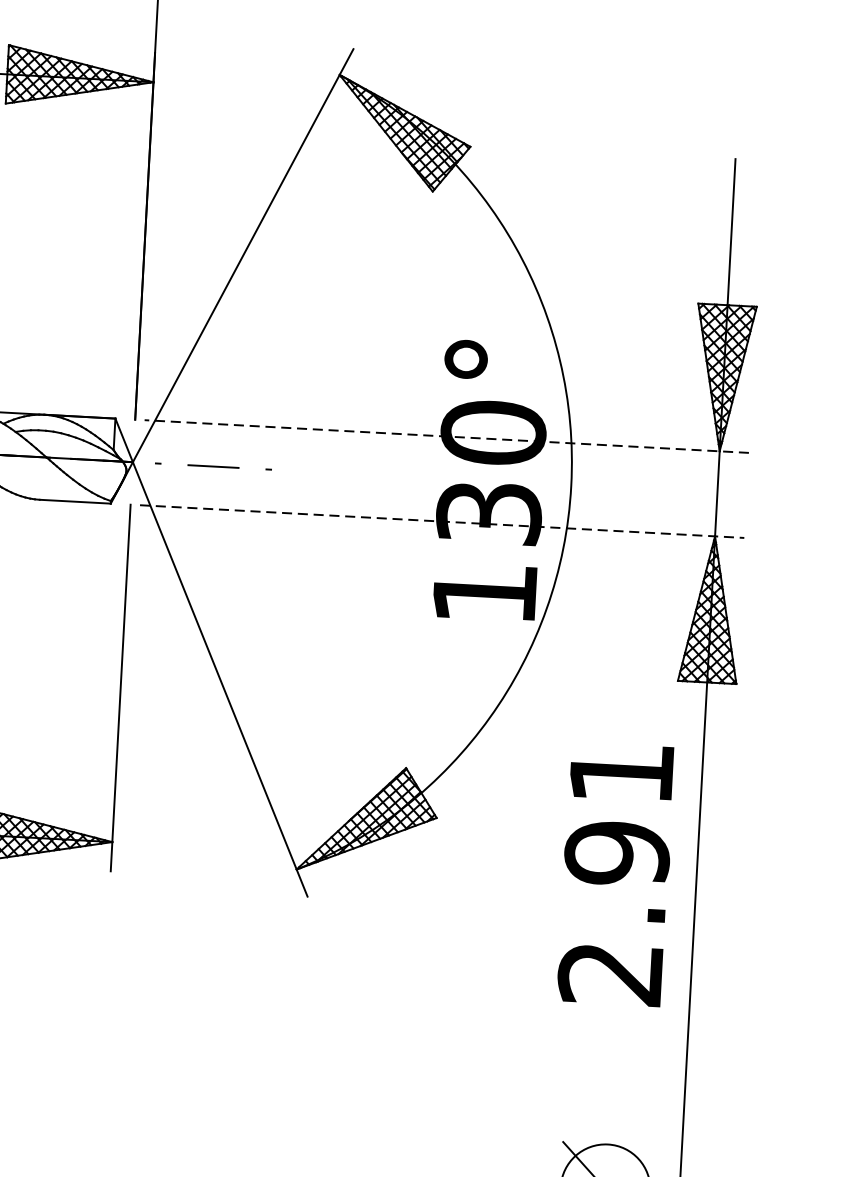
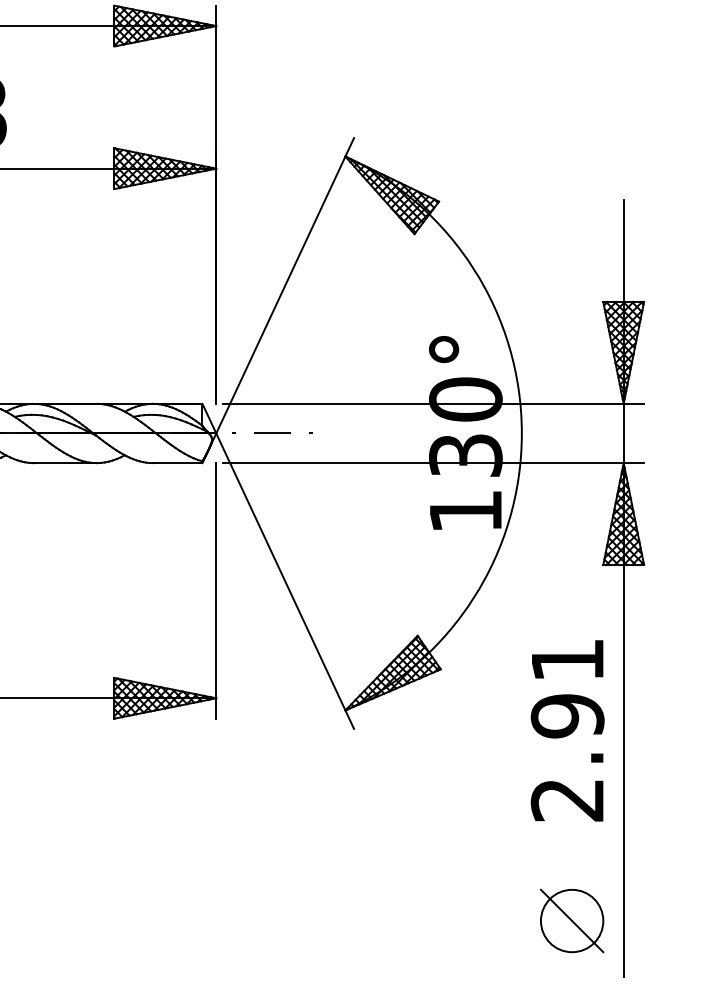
line: (446, 436) -> (433, 403), dashed -> solid
line: (442, 522) -> (433, 463), dashed -> solid
text: (615, 873) -> (567, 730), moved

